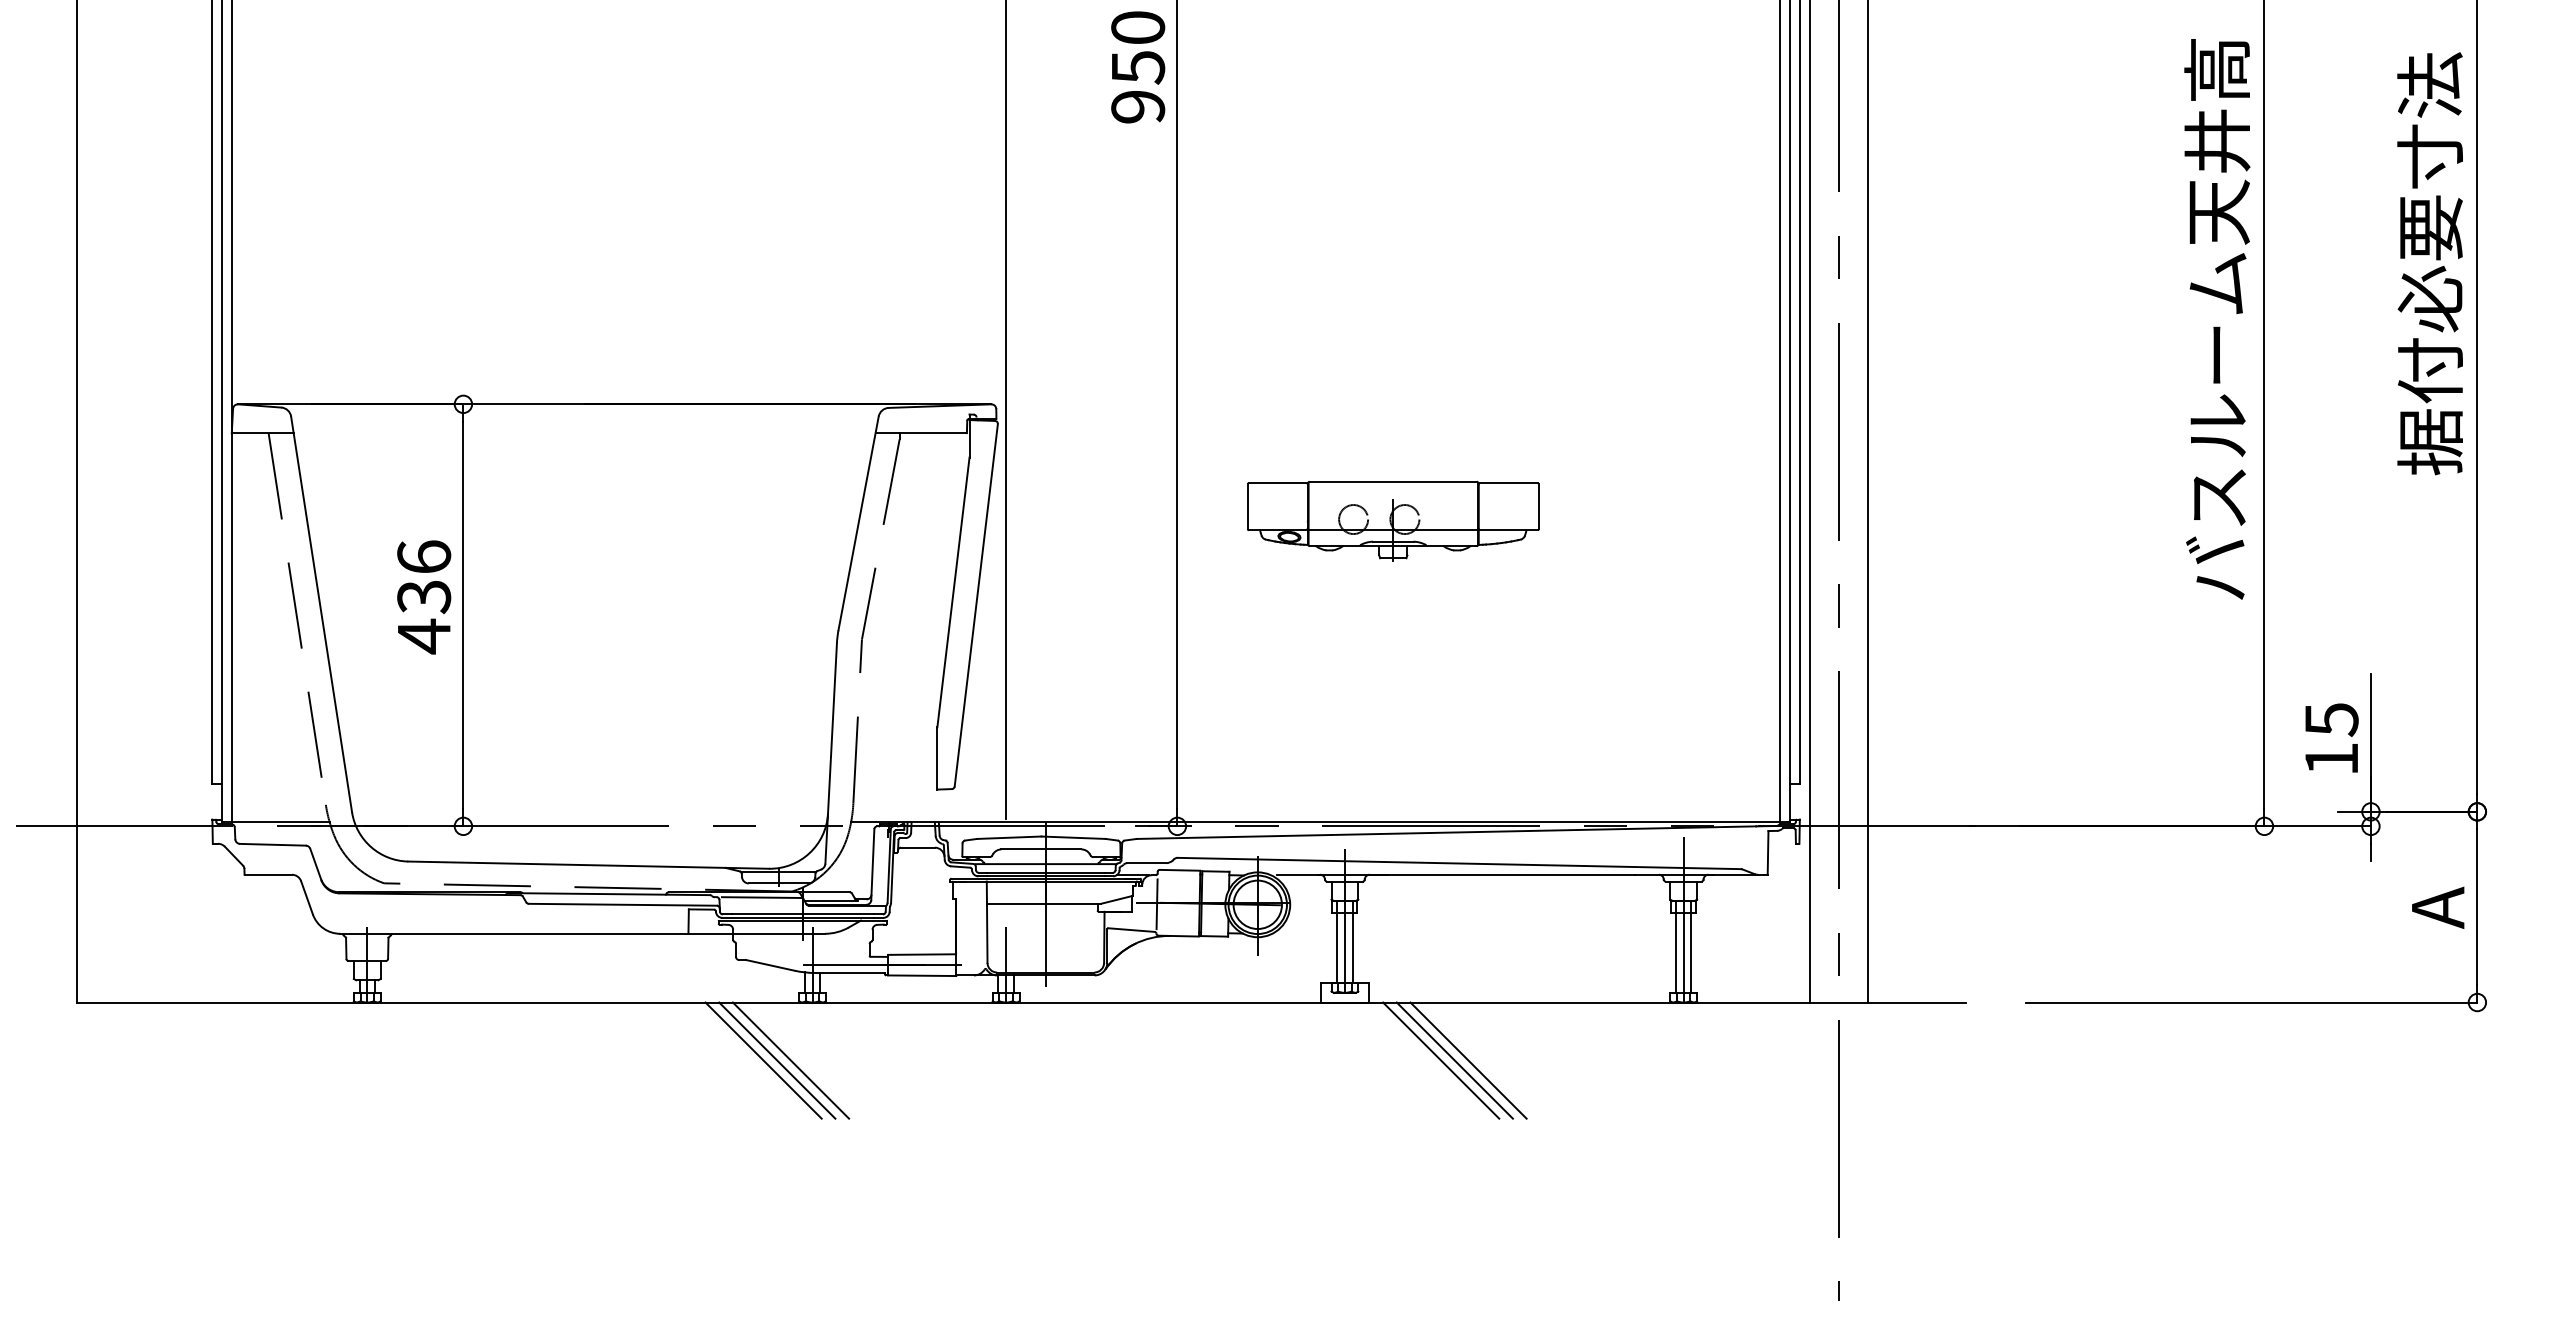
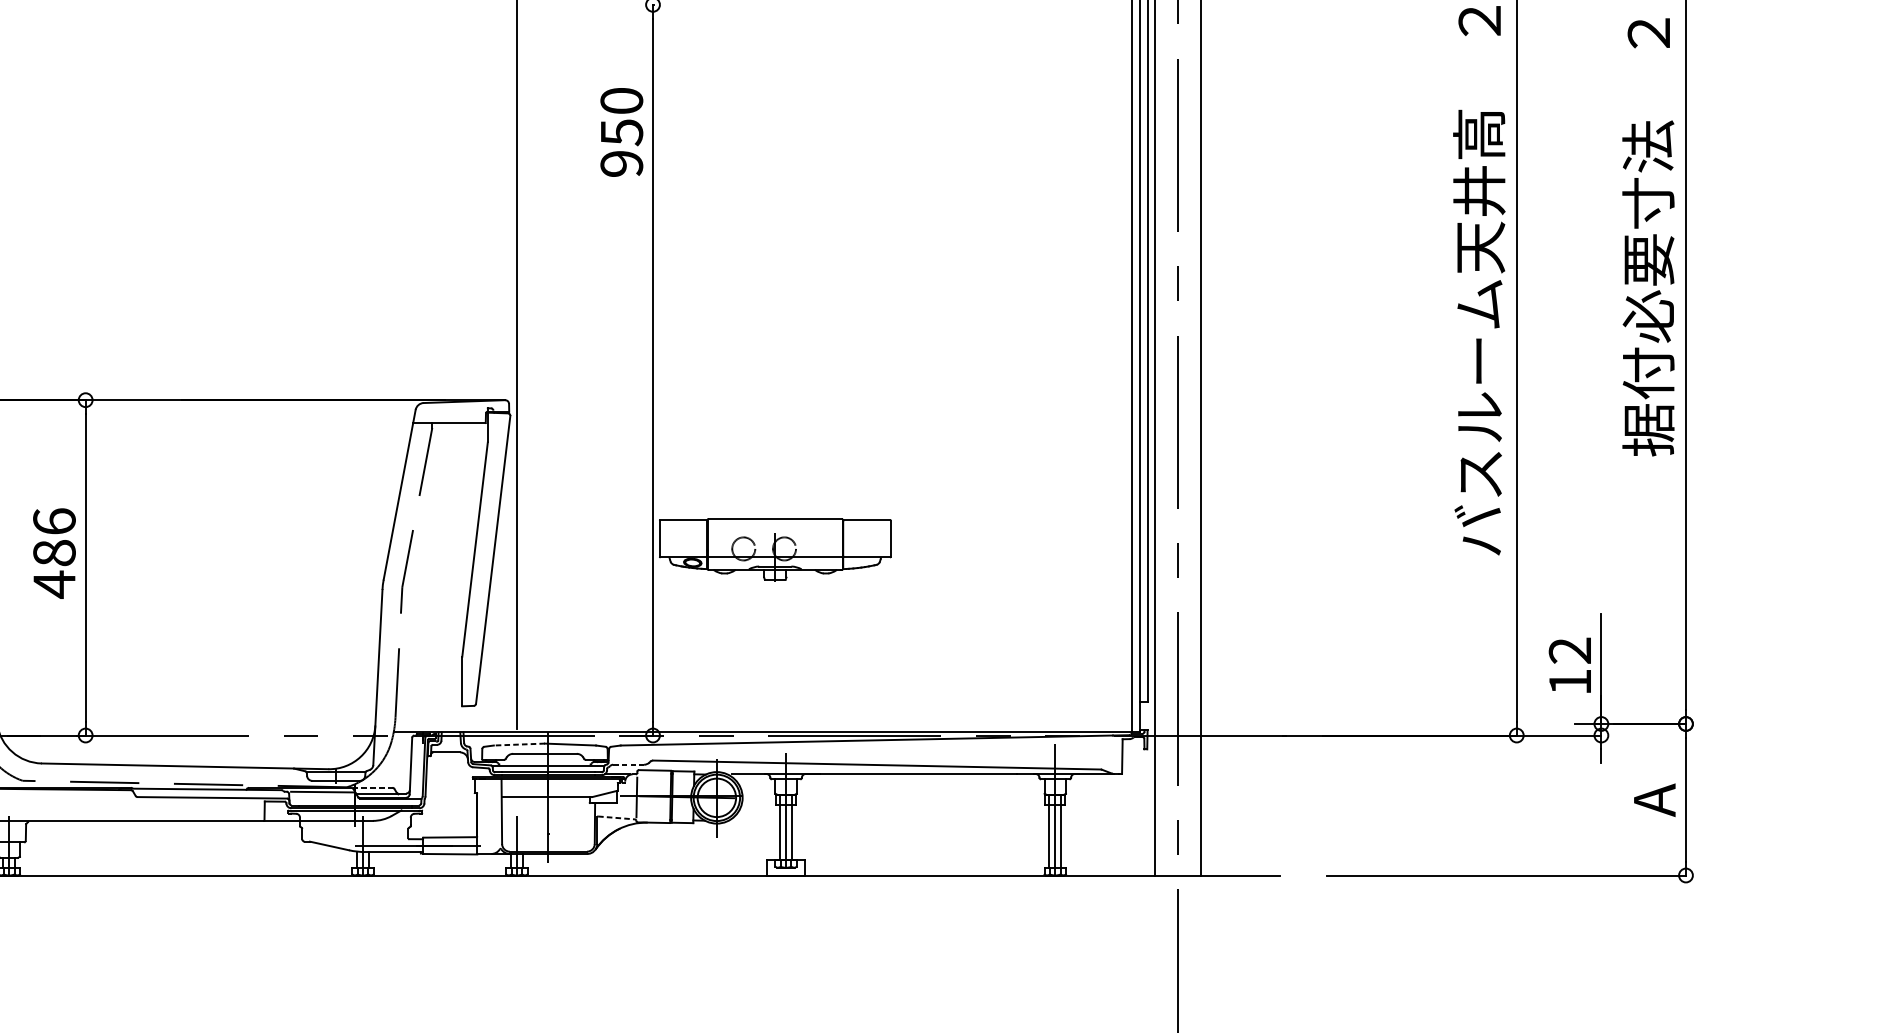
part: (1393, 521) -> (775, 550), moved
text: (424, 597) -> (54, 553), 436 -> 486
text: (2331, 720) -> (1570, 651), 15 -> 12
line: (1008, 837) -> (518, 744), solid -> dashed
line: (1147, 863) -> (629, 765), solid -> dashed
line: (825, 892) -> (373, 788), solid -> dashed
line: (1132, 930) -> (617, 818), solid -> dashed
line: (763, 1060) -> (324, 921), removed
line: (777, 1060) -> (335, 921), removed
line: (790, 1060) -> (345, 921), removed
line: (1441, 1060) -> (862, 921), removed
line: (1454, 1060) -> (873, 921), removed
line: (1468, 1060) -> (884, 921), removed

